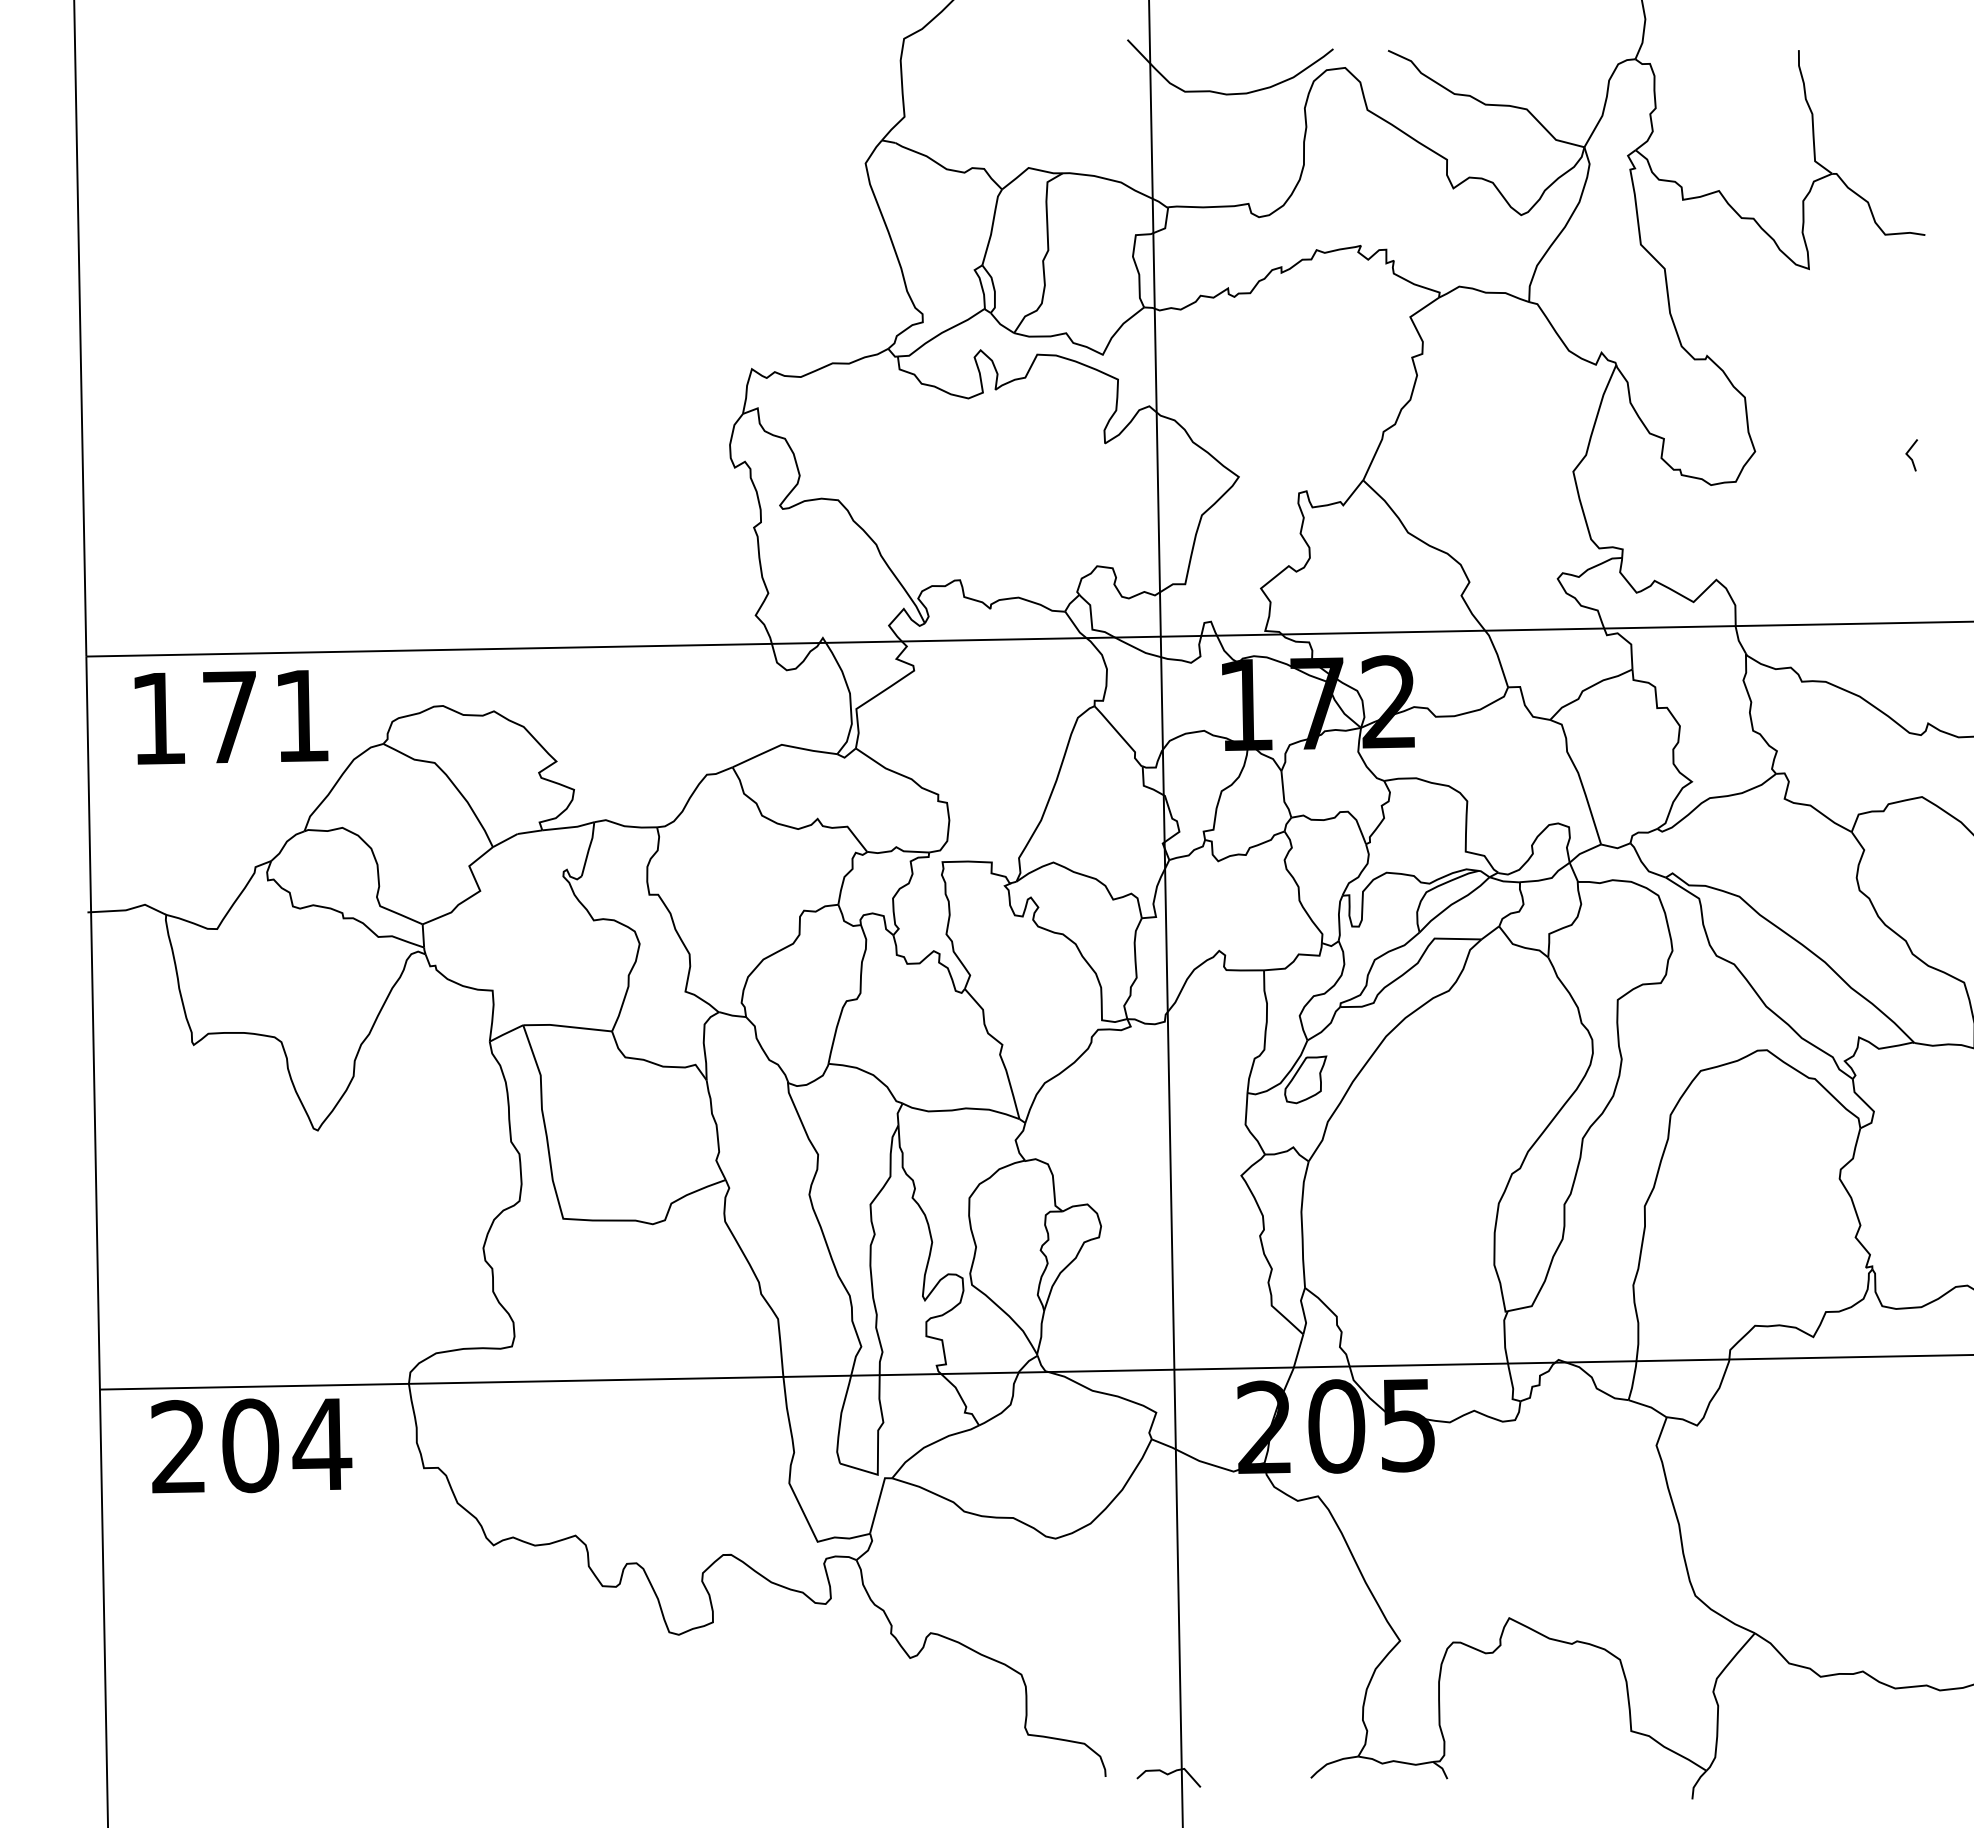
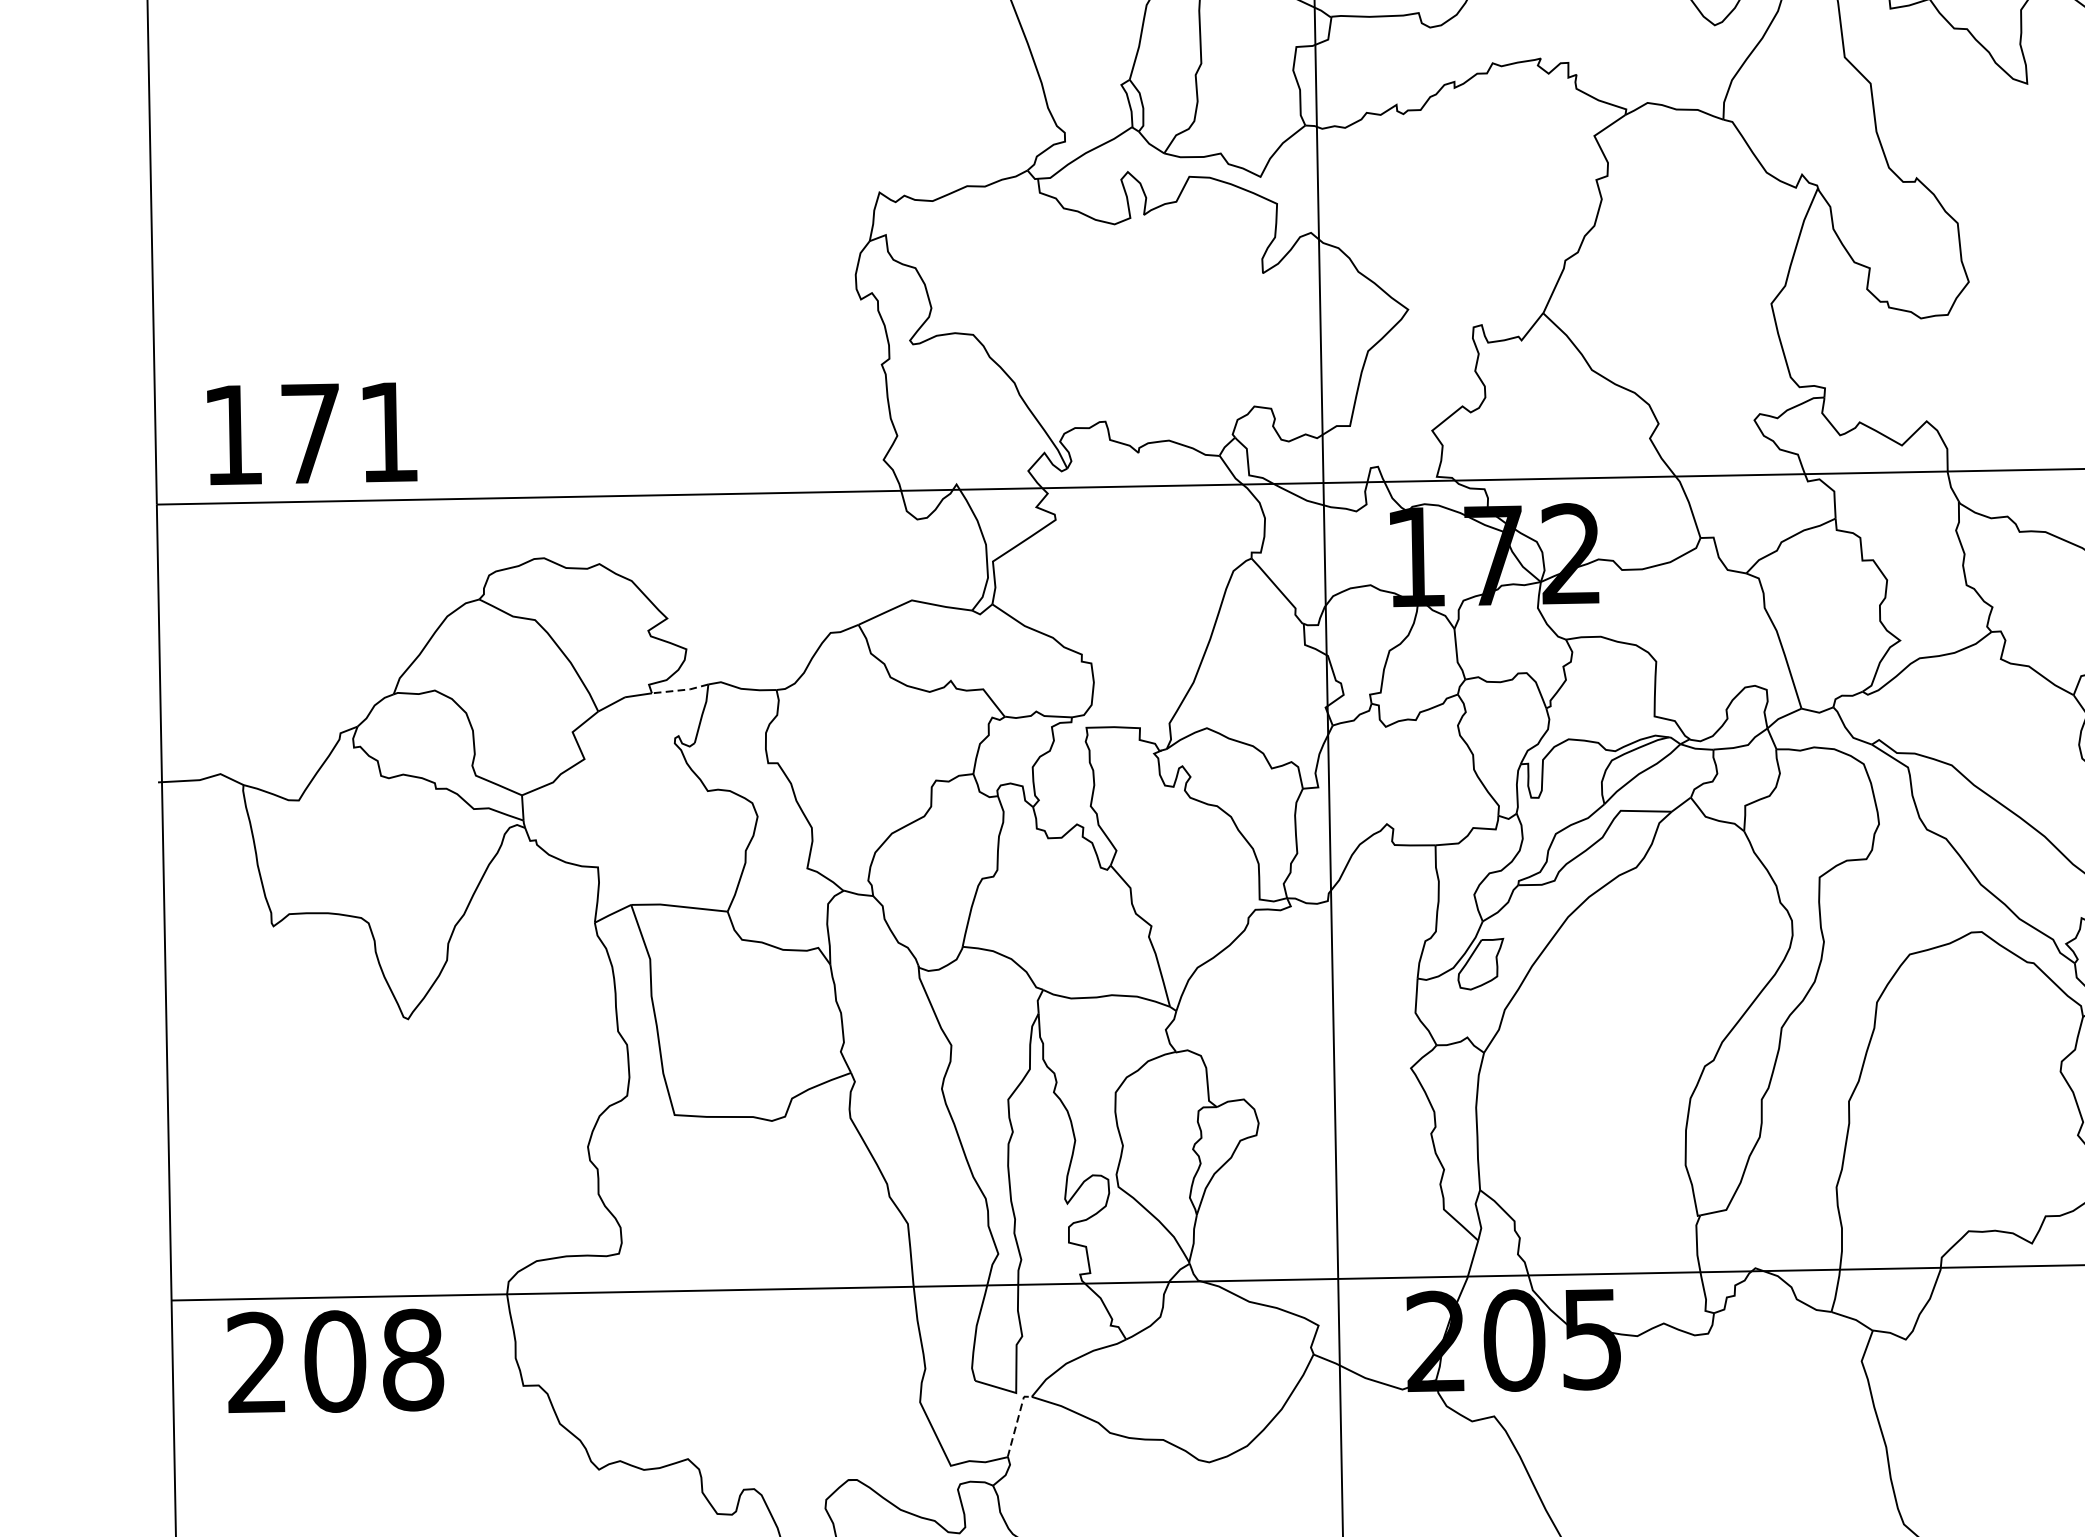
text: (231, 717) -> (312, 433), moved
line: (568, 827) -> (680, 690), solid -> dashed
text: (322, 1444) -> (413, 1360), 204 -> 208
line: (878, 1502) -> (1016, 1423), solid -> dashed

